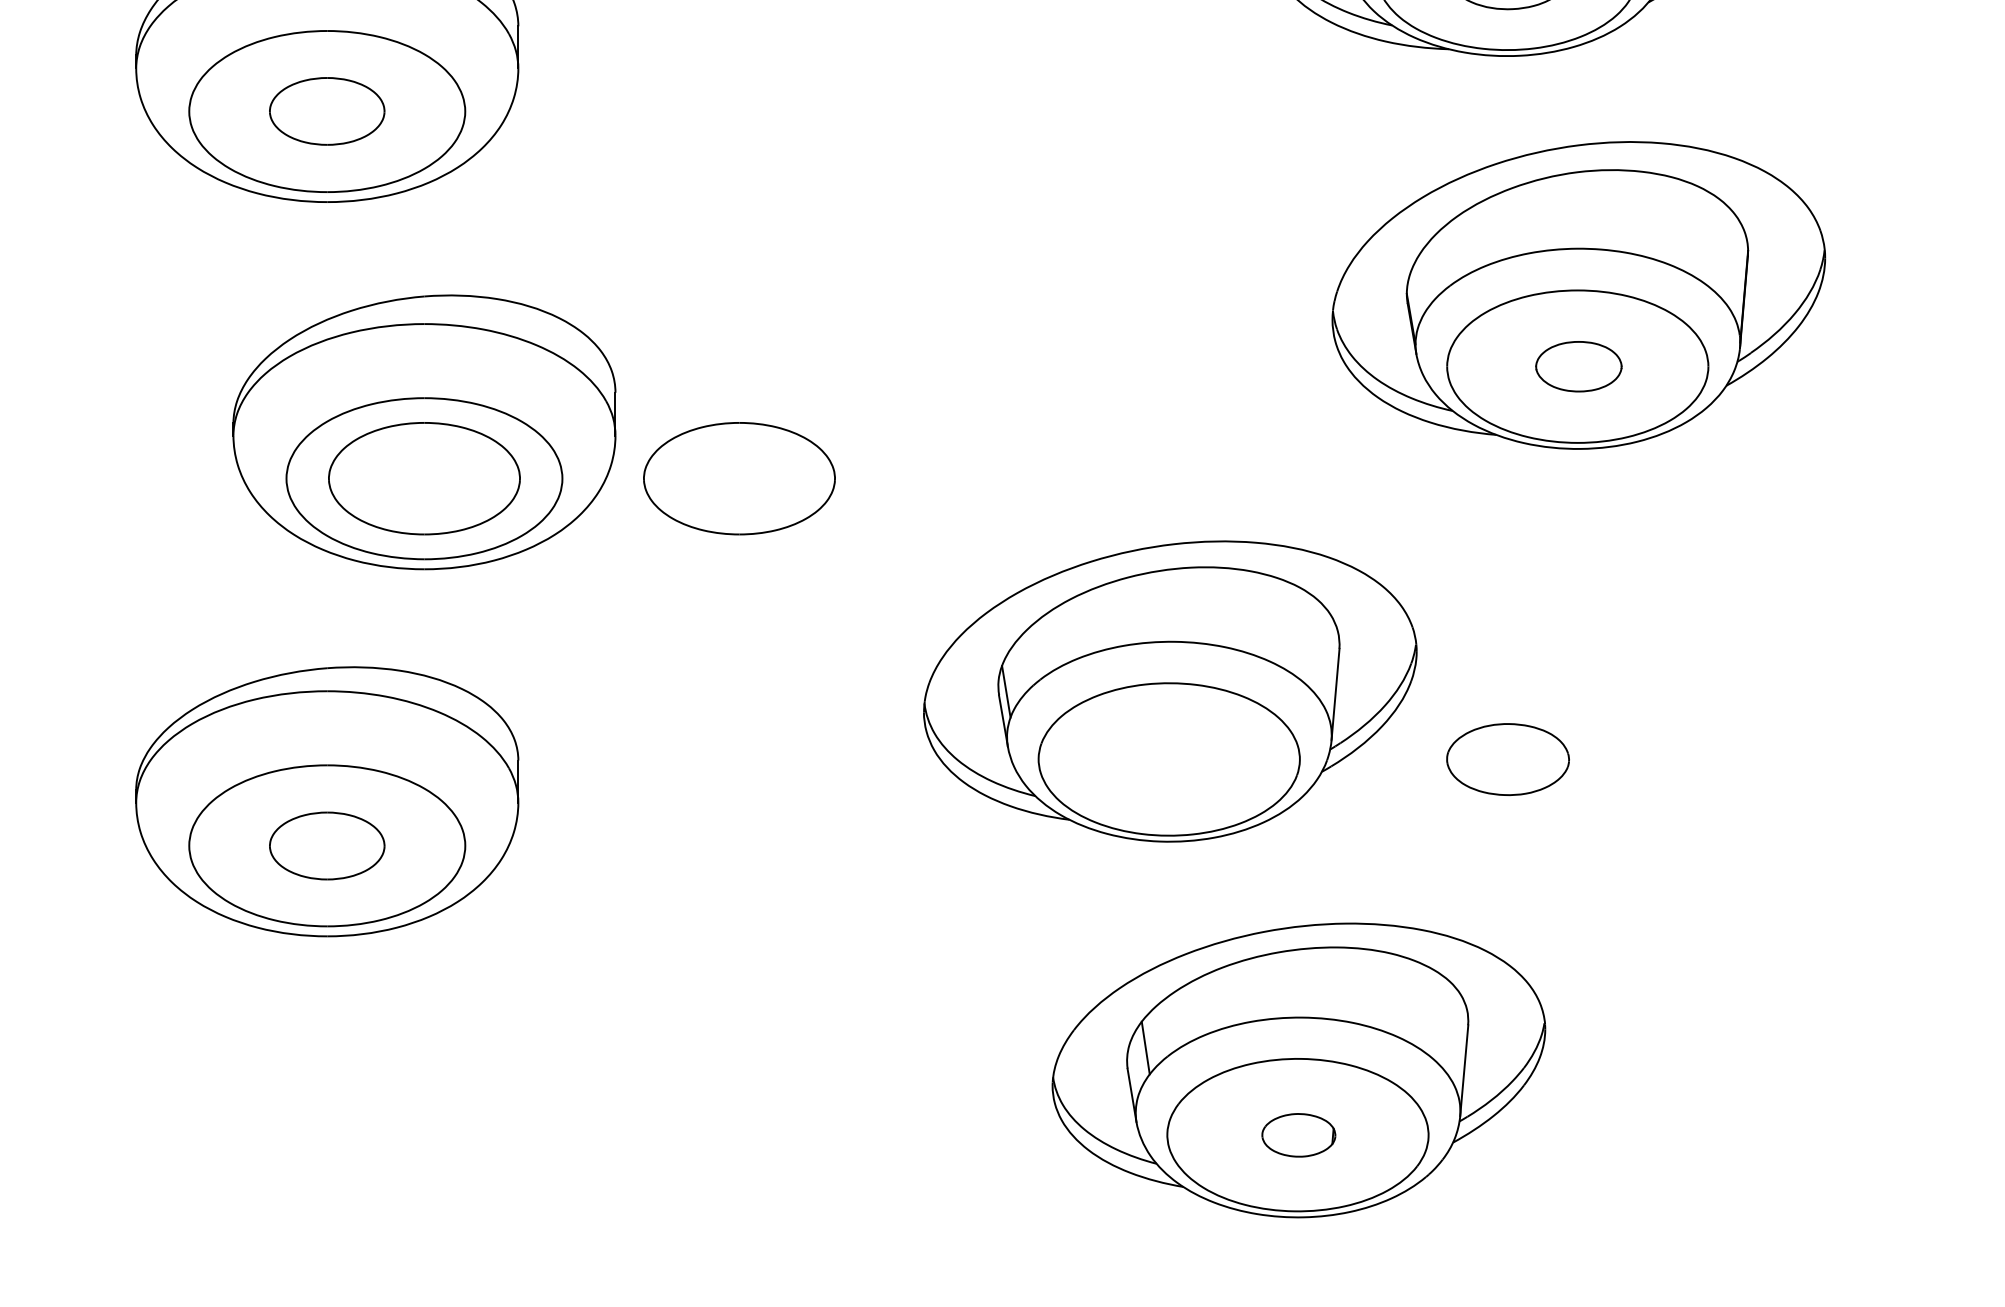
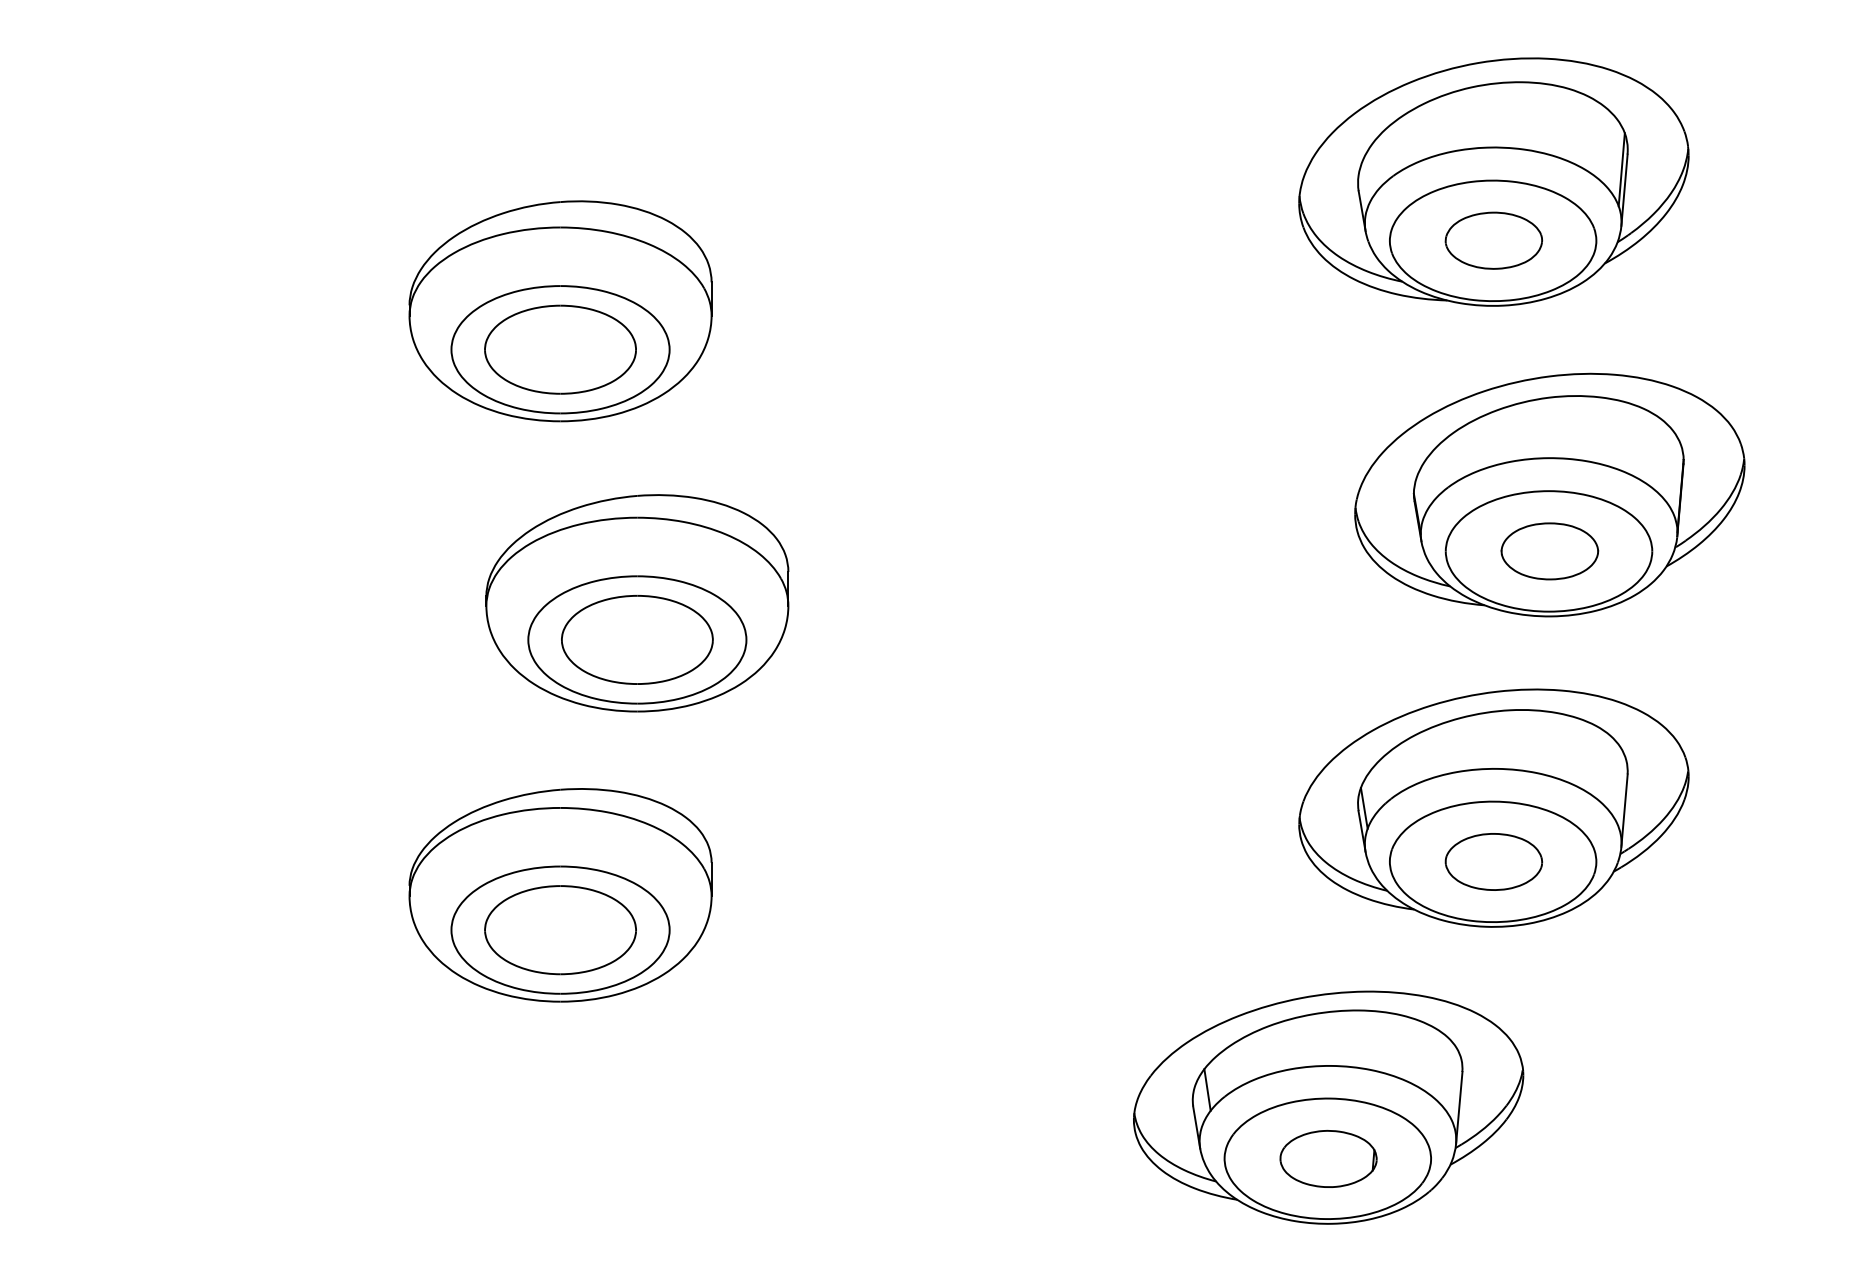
part: (327, 111) -> (560, 349), size x1.67
part: (1578, 366) -> (1549, 551), size x1.43
part: (739, 478) -> (886, 639), removed
part: (1169, 690) -> (1493, 807), moved
part: (327, 846) -> (560, 930), size x1.67
part: (1298, 1134) -> (1328, 1158), size x1.67

